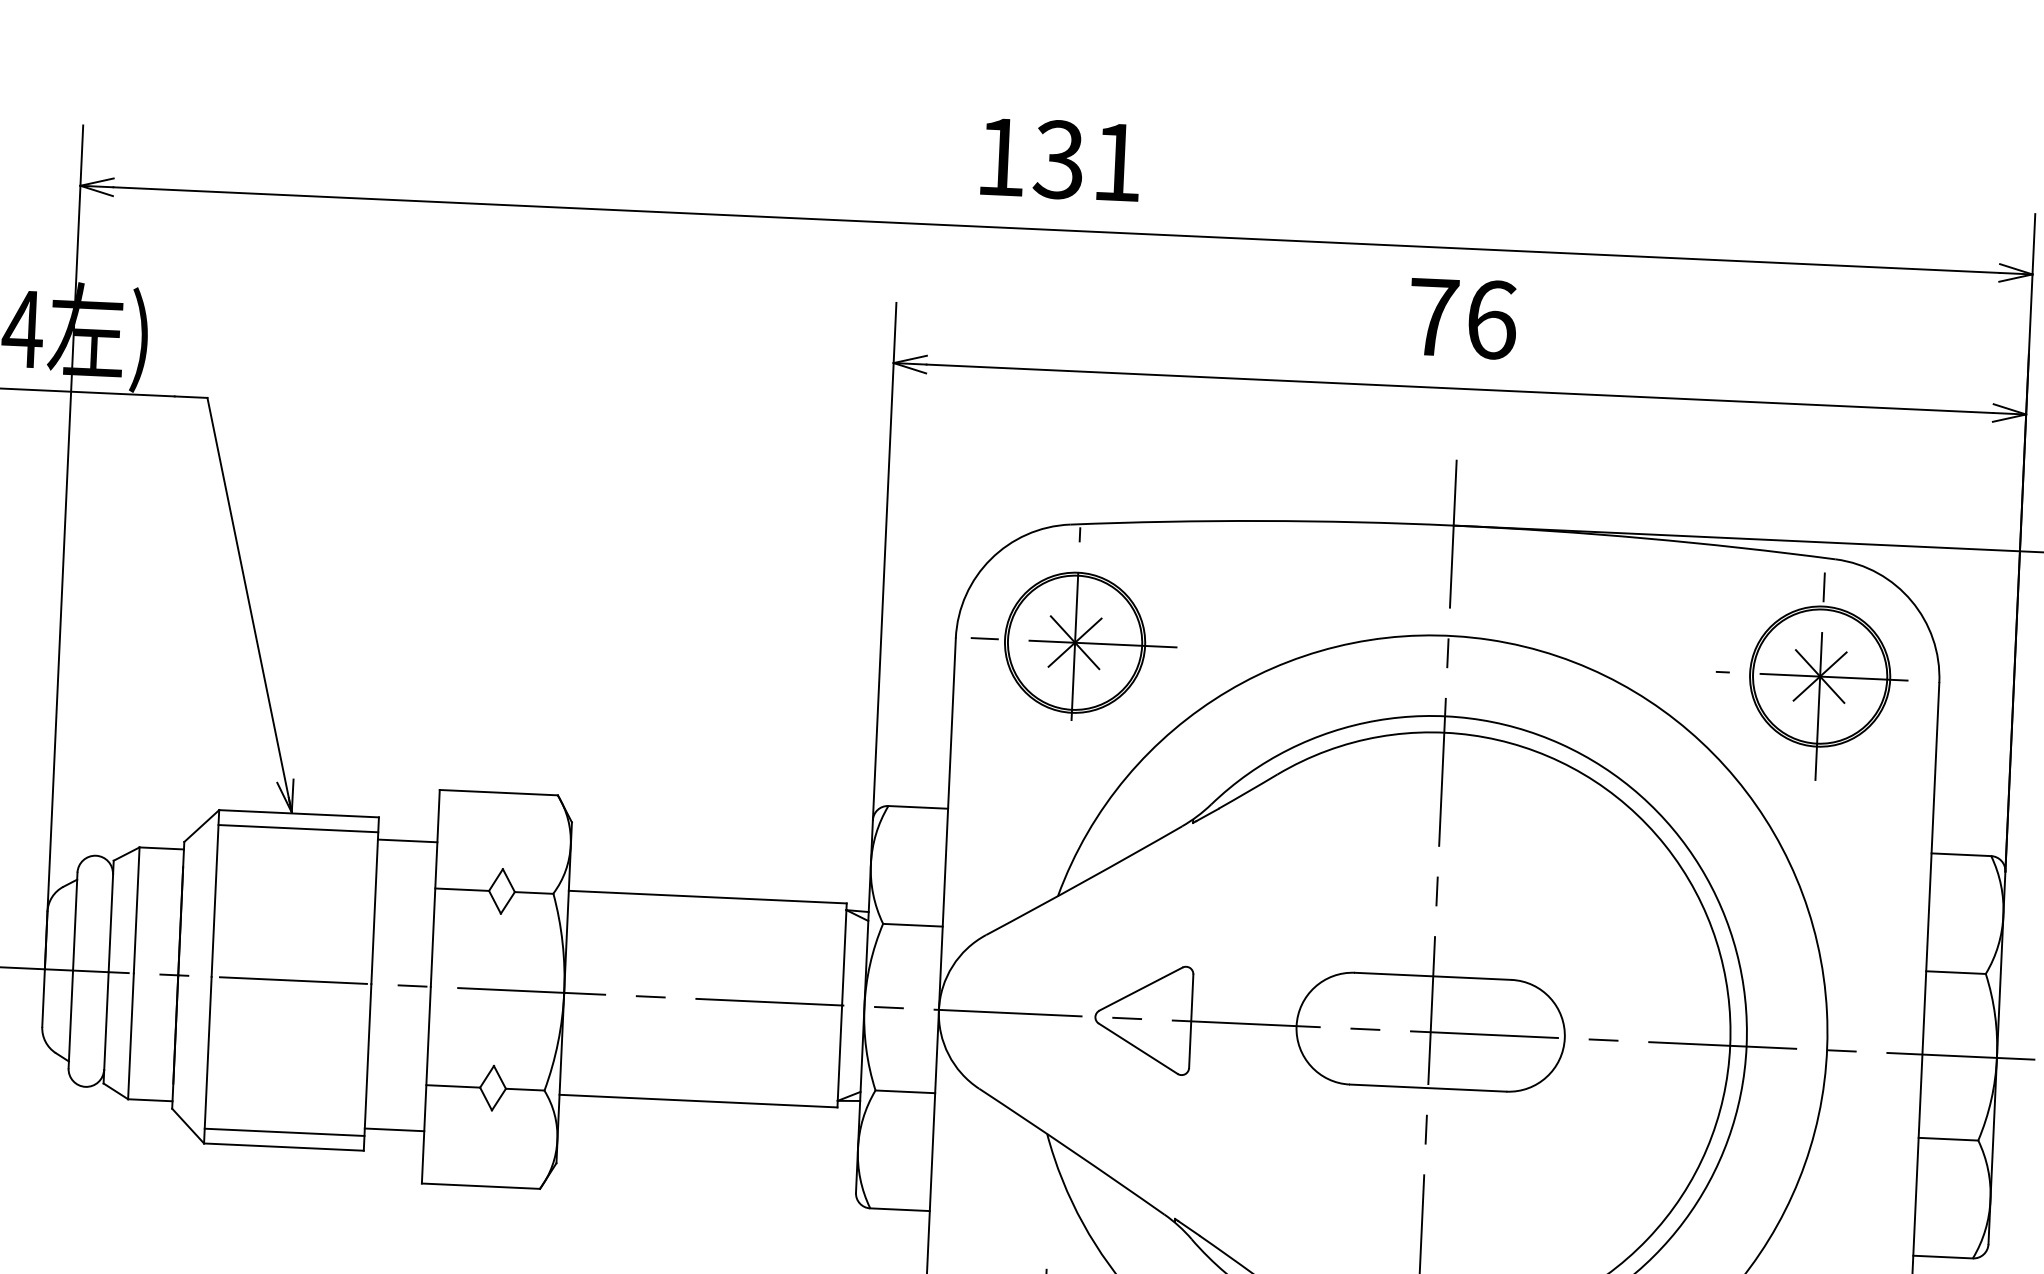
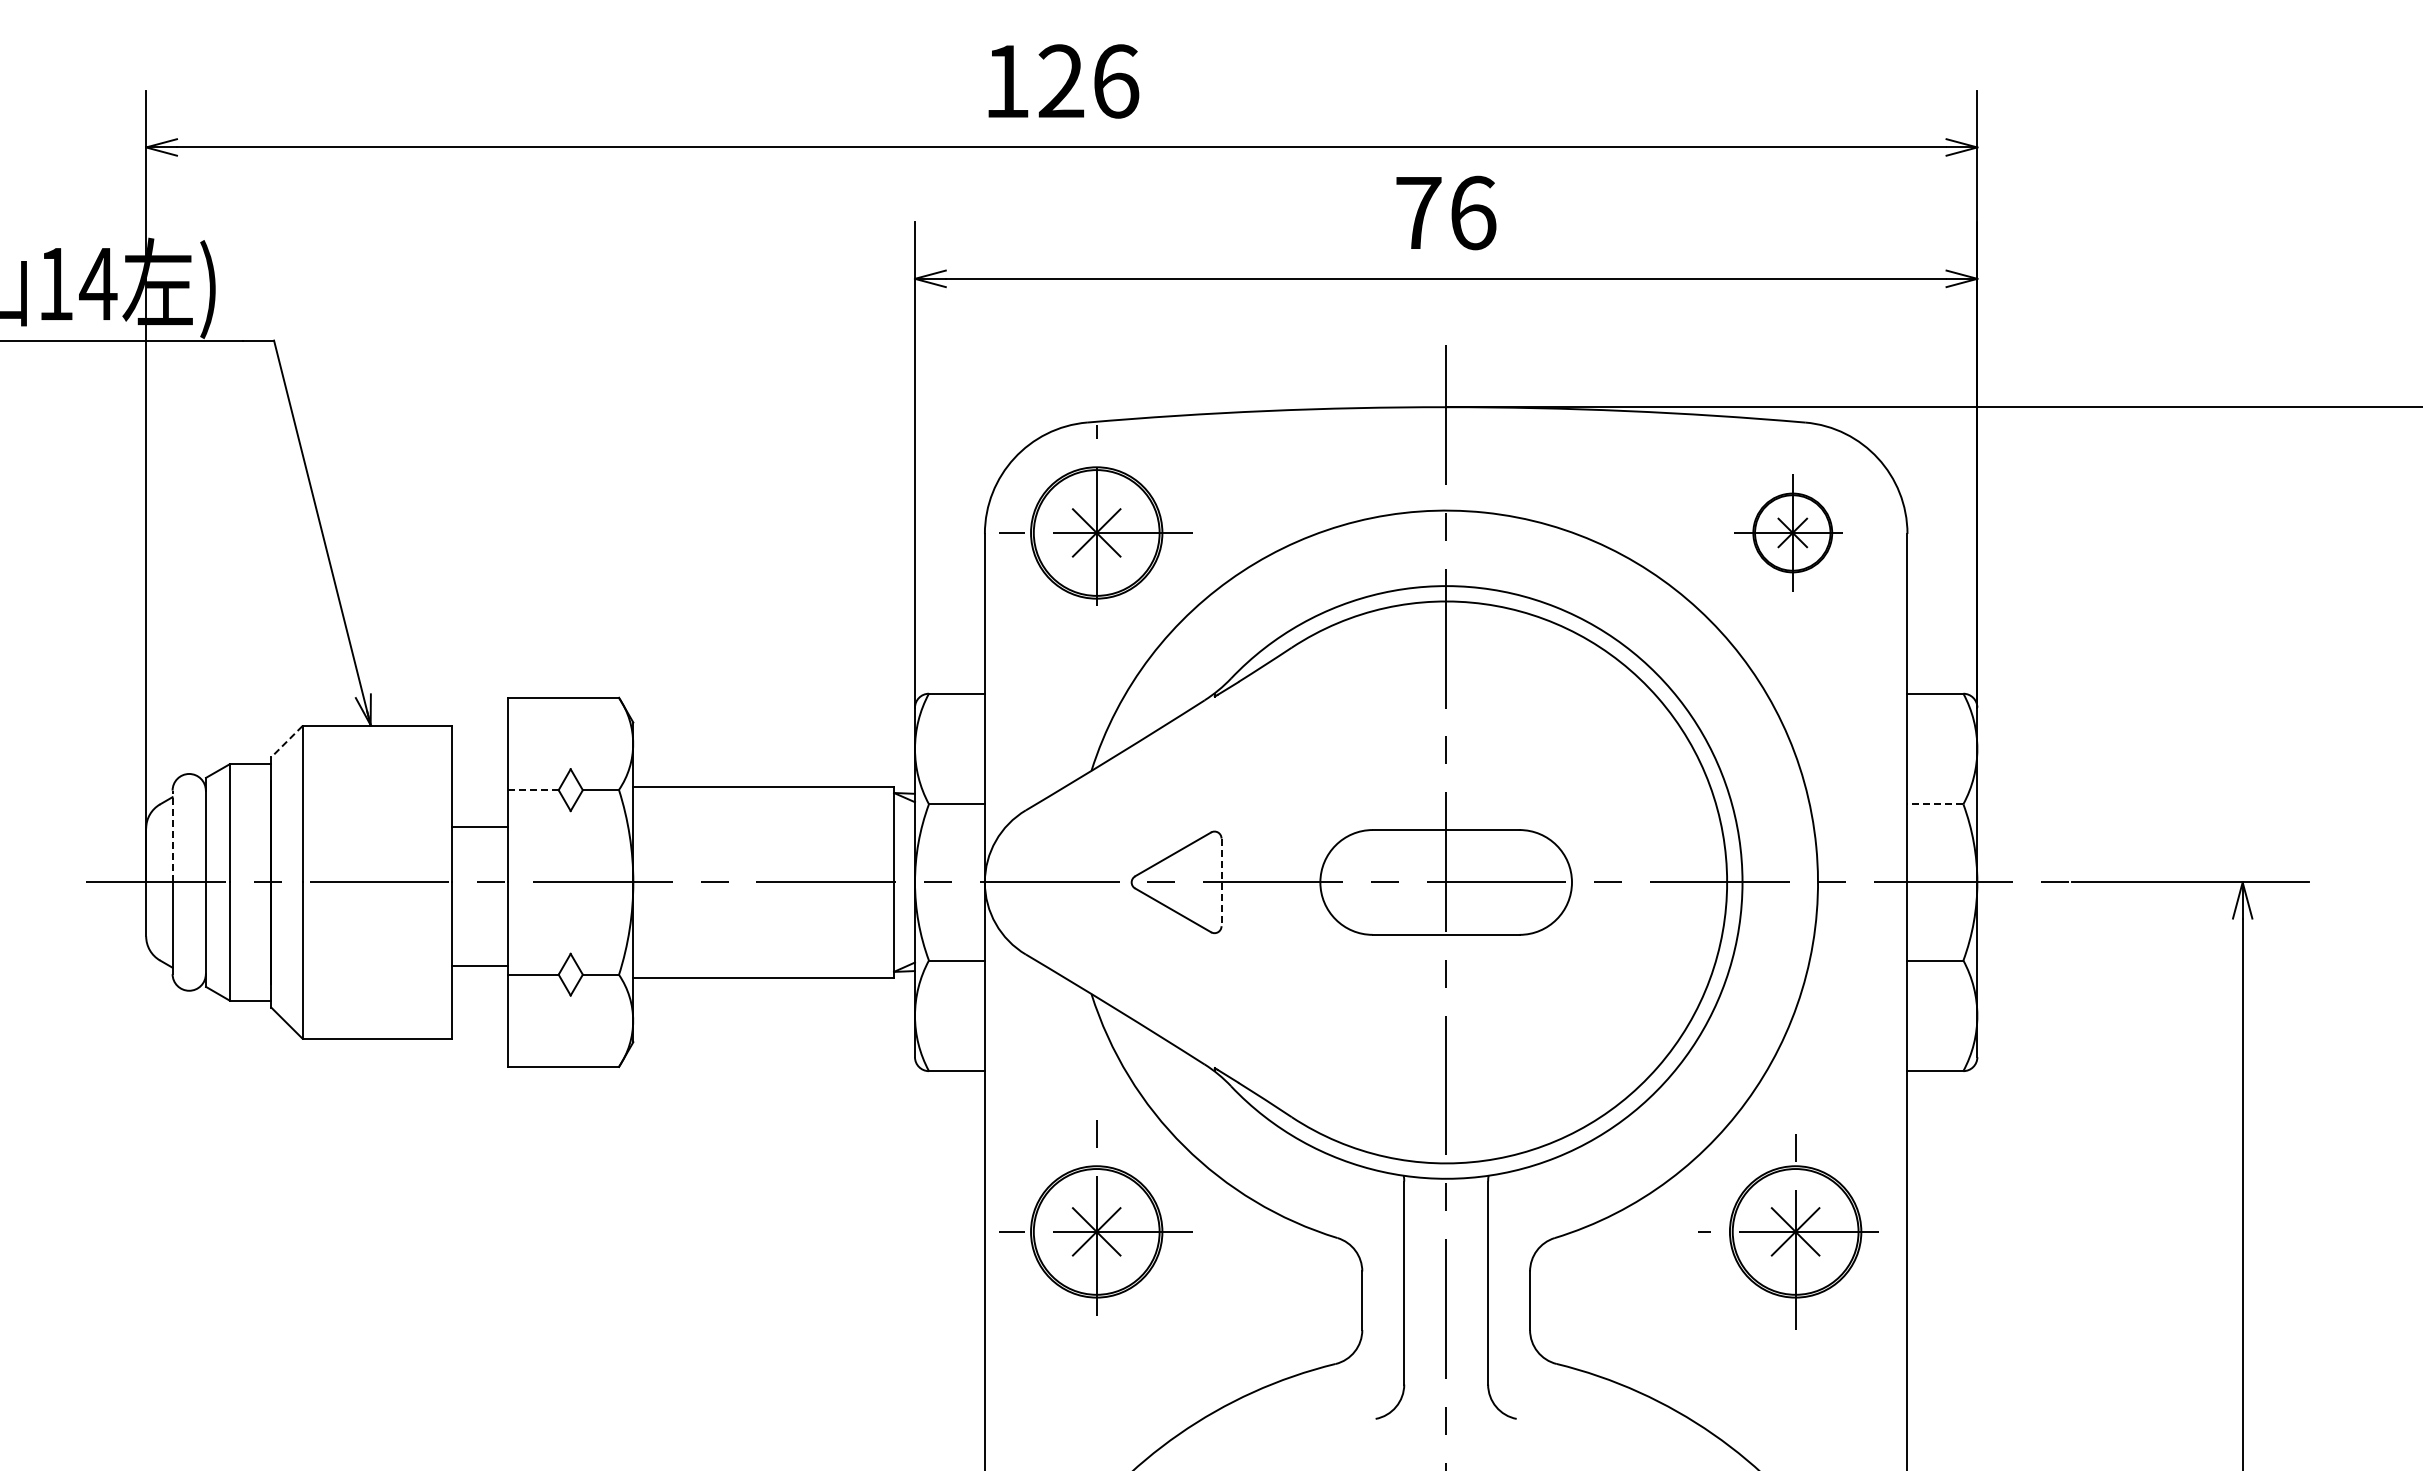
text: (1088, 161) -> (1088, 81), 131 -> 126
part: (1812, 675) -> (1788, 532), size x0.6
line: (201, 826) -> (286, 742), solid -> dashed
line: (298, 829) -> (377, 740), removed
line: (407, 840) -> (480, 826), moved
line: (462, 890) -> (533, 790), solid -> dashed
line: (75, 921) -> (172, 836), solid -> dashed
line: (1956, 972) -> (1935, 804), solid -> dashed
line: (1191, 1021) -> (1221, 882), solid -> dashed
line: (394, 1129) -> (480, 965), moved
line: (284, 1131) -> (377, 1024), removed

